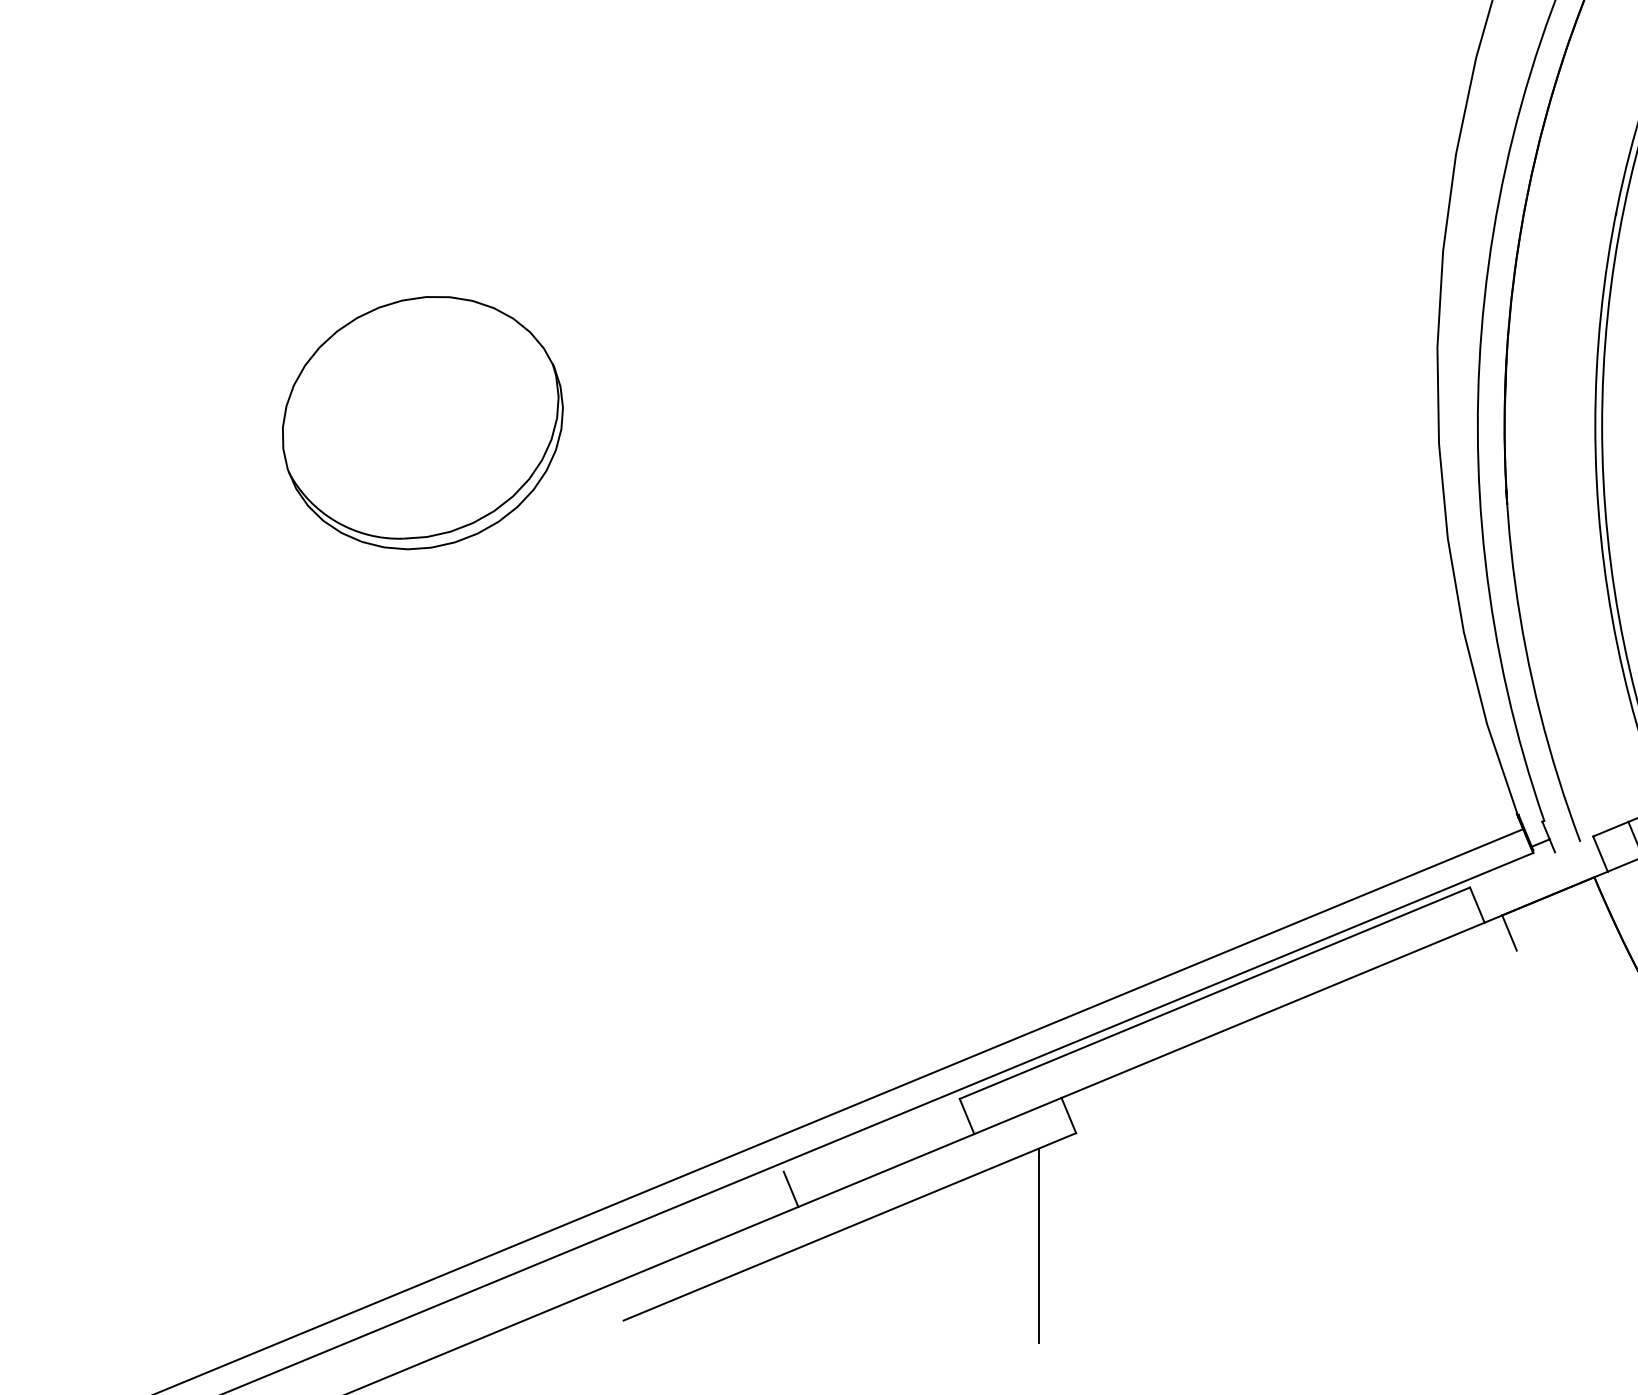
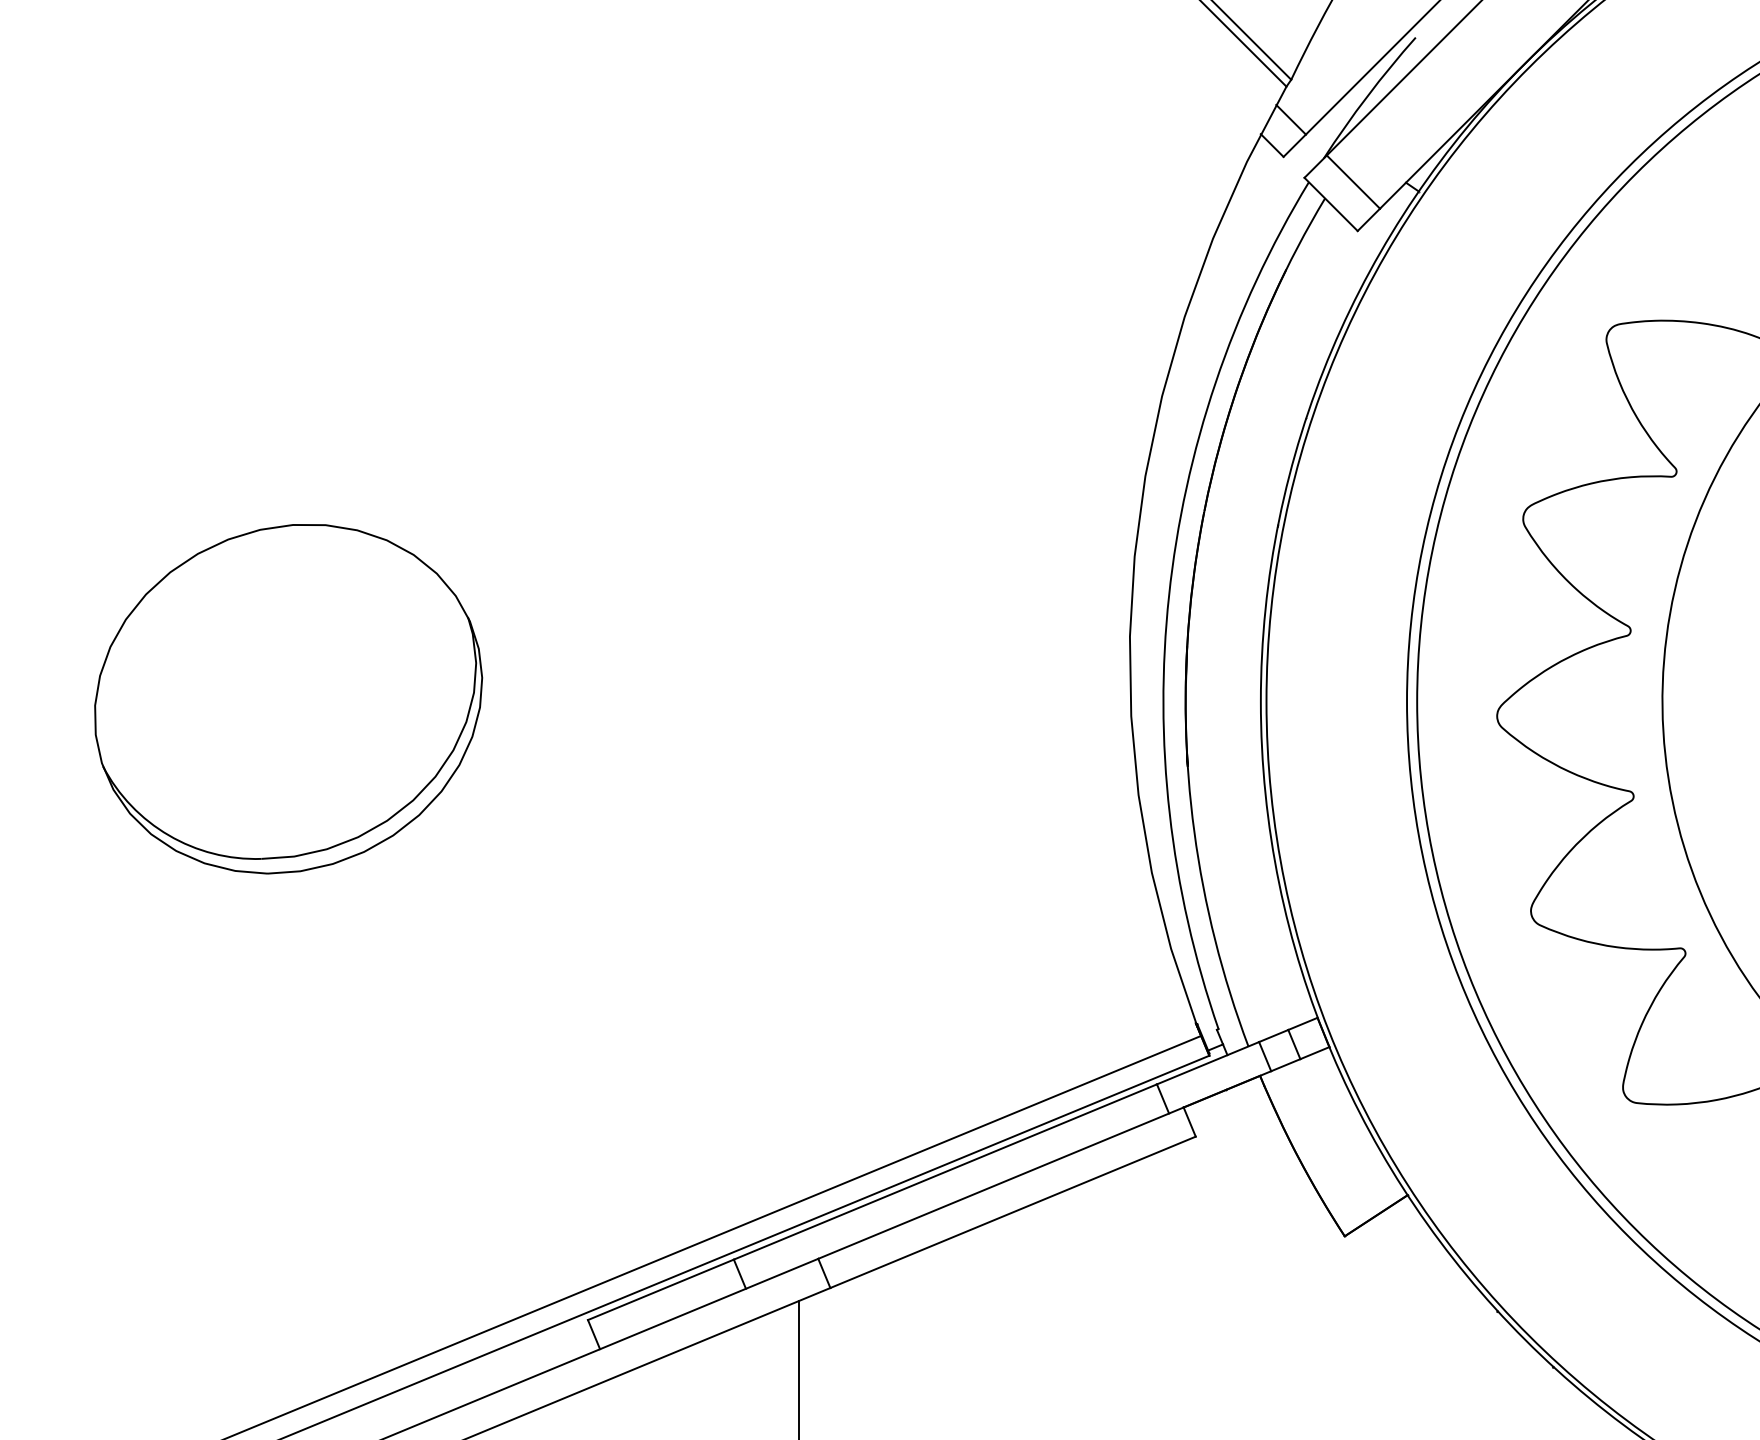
part: (422, 423) -> (288, 699), size x1.67
line: (1530, 862) -> (1207, 1063), added
line: (1295, 1042) -> (1012, 1212), added
line: (871, 1134) -> (660, 1289), added

